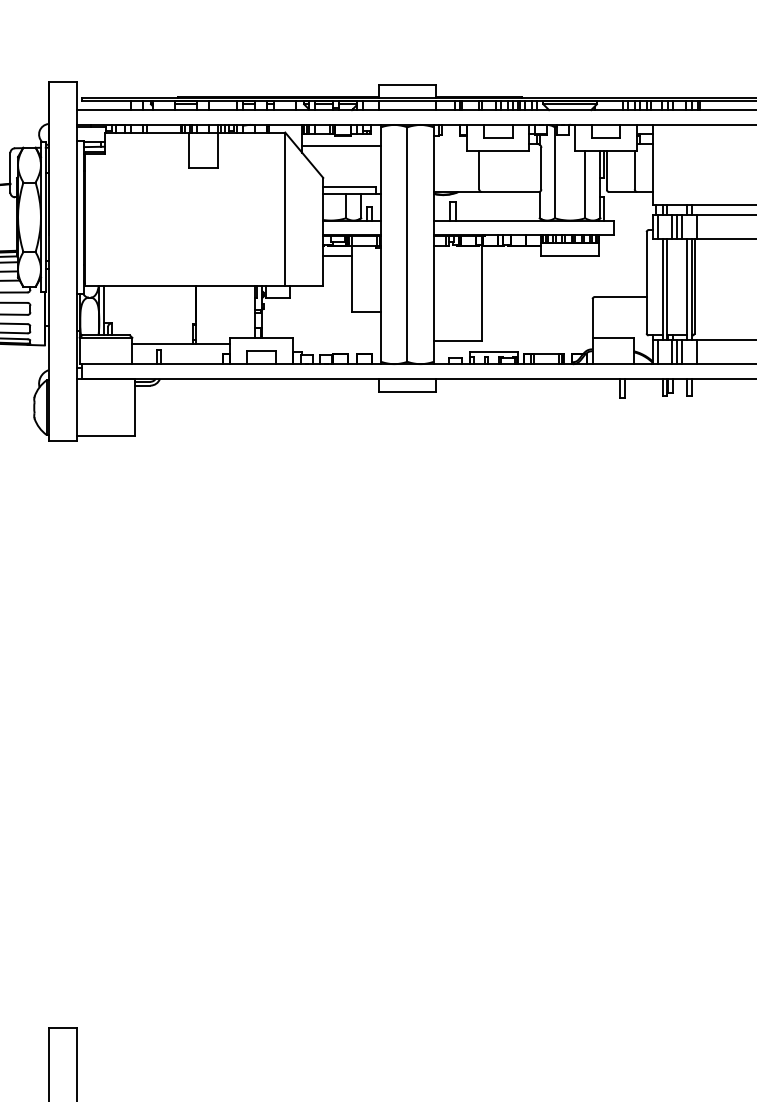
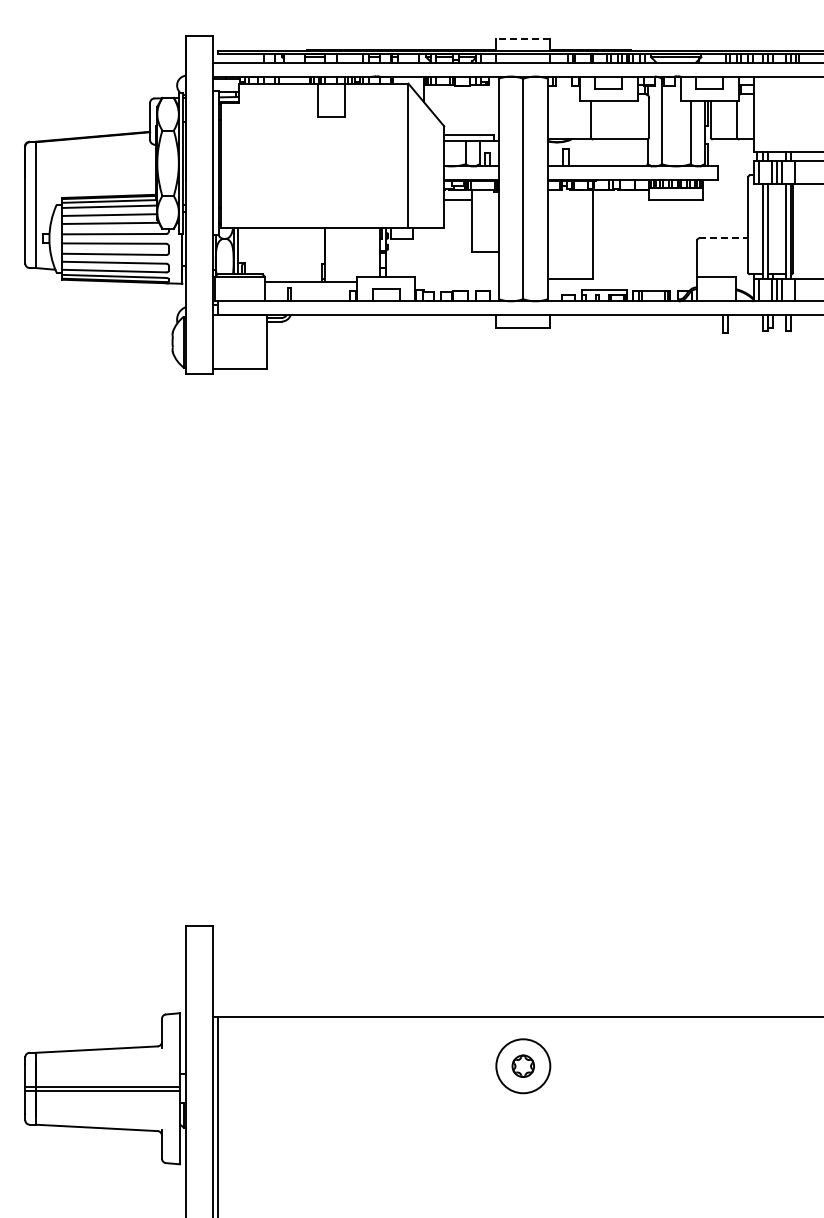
line: (407, 84) -> (523, 38), solid -> dashed
line: (341, 146) -> (461, 96), removed
line: (620, 297) -> (723, 238), solid -> dashed

